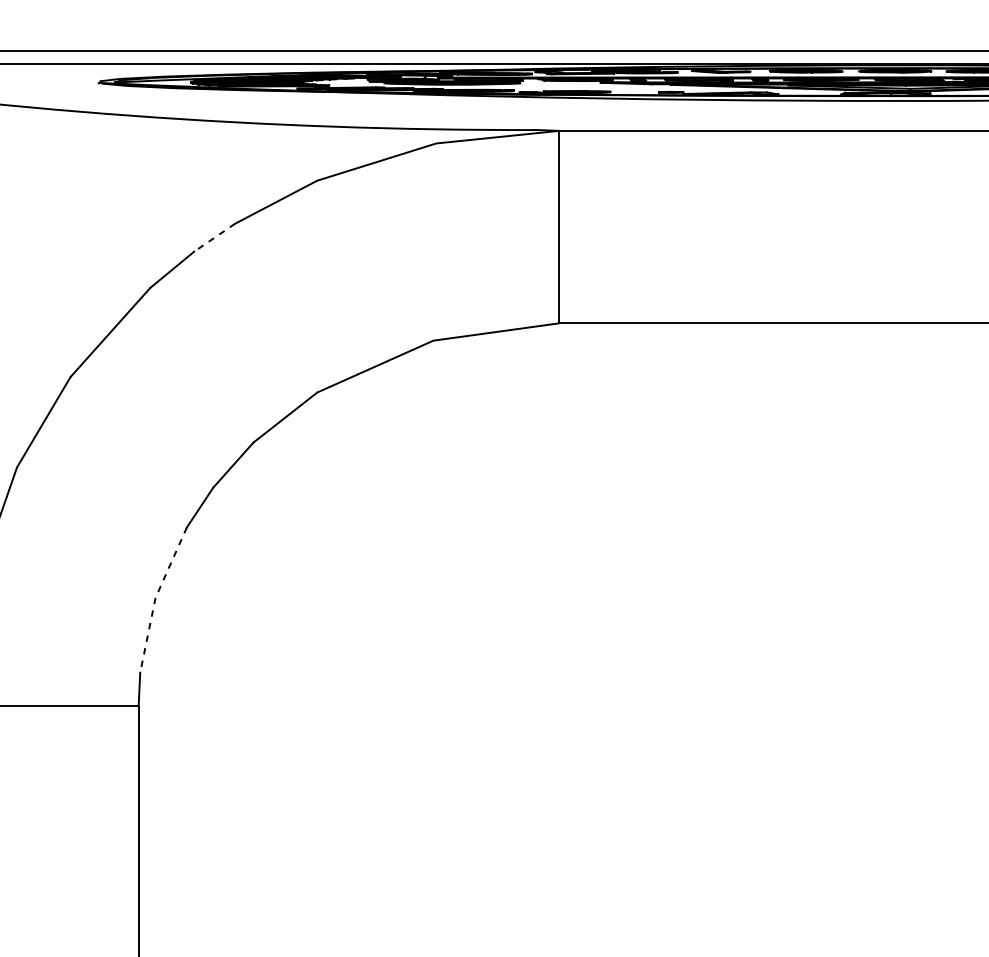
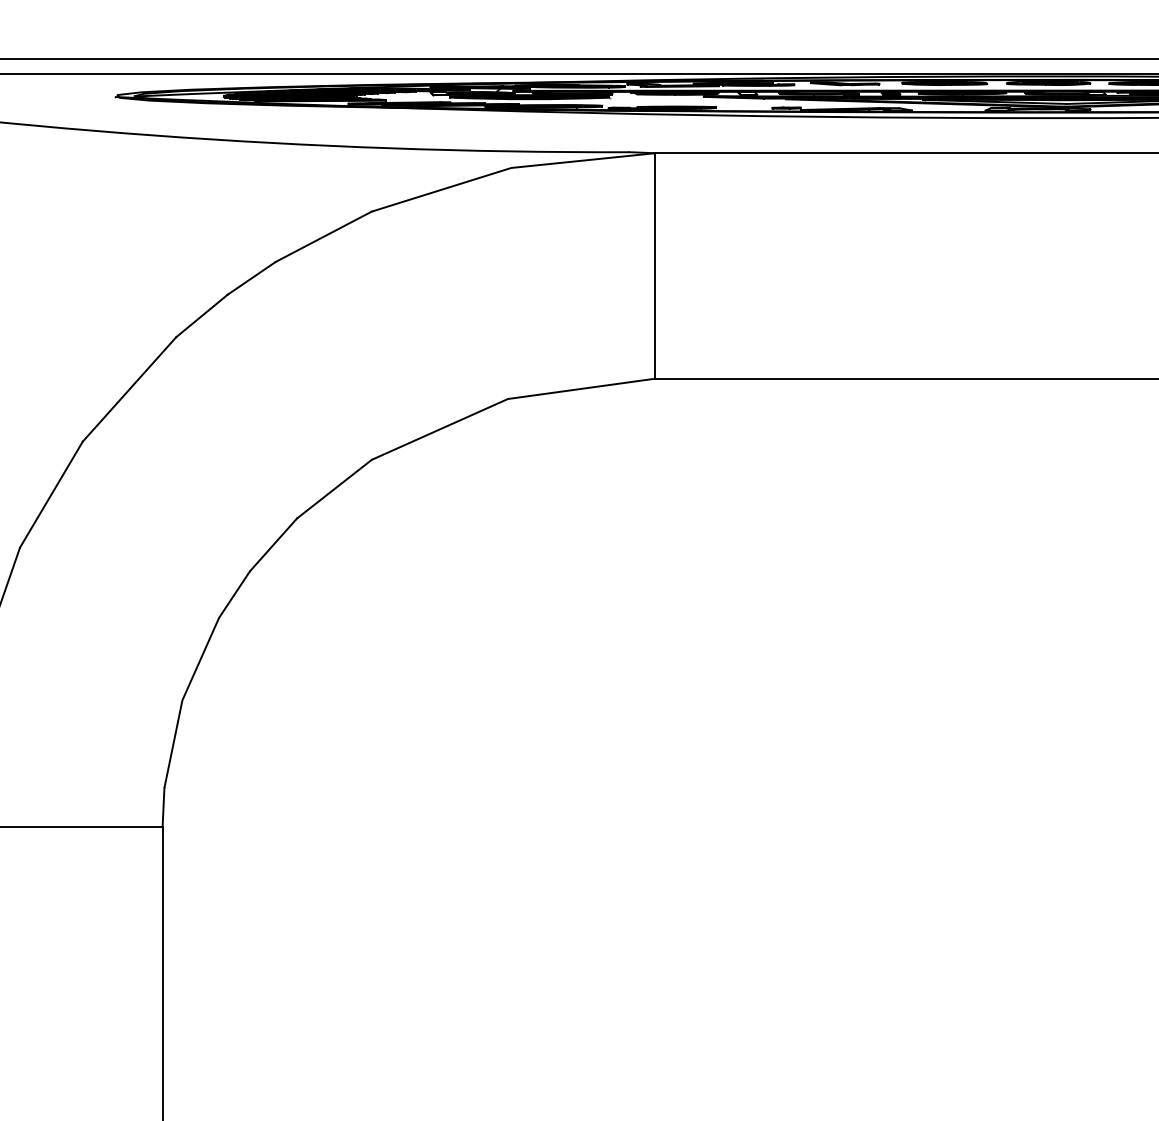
line: (214, 237) -> (251, 278), dashed -> solid
line: (155, 597) -> (182, 700), dashed -> solid

